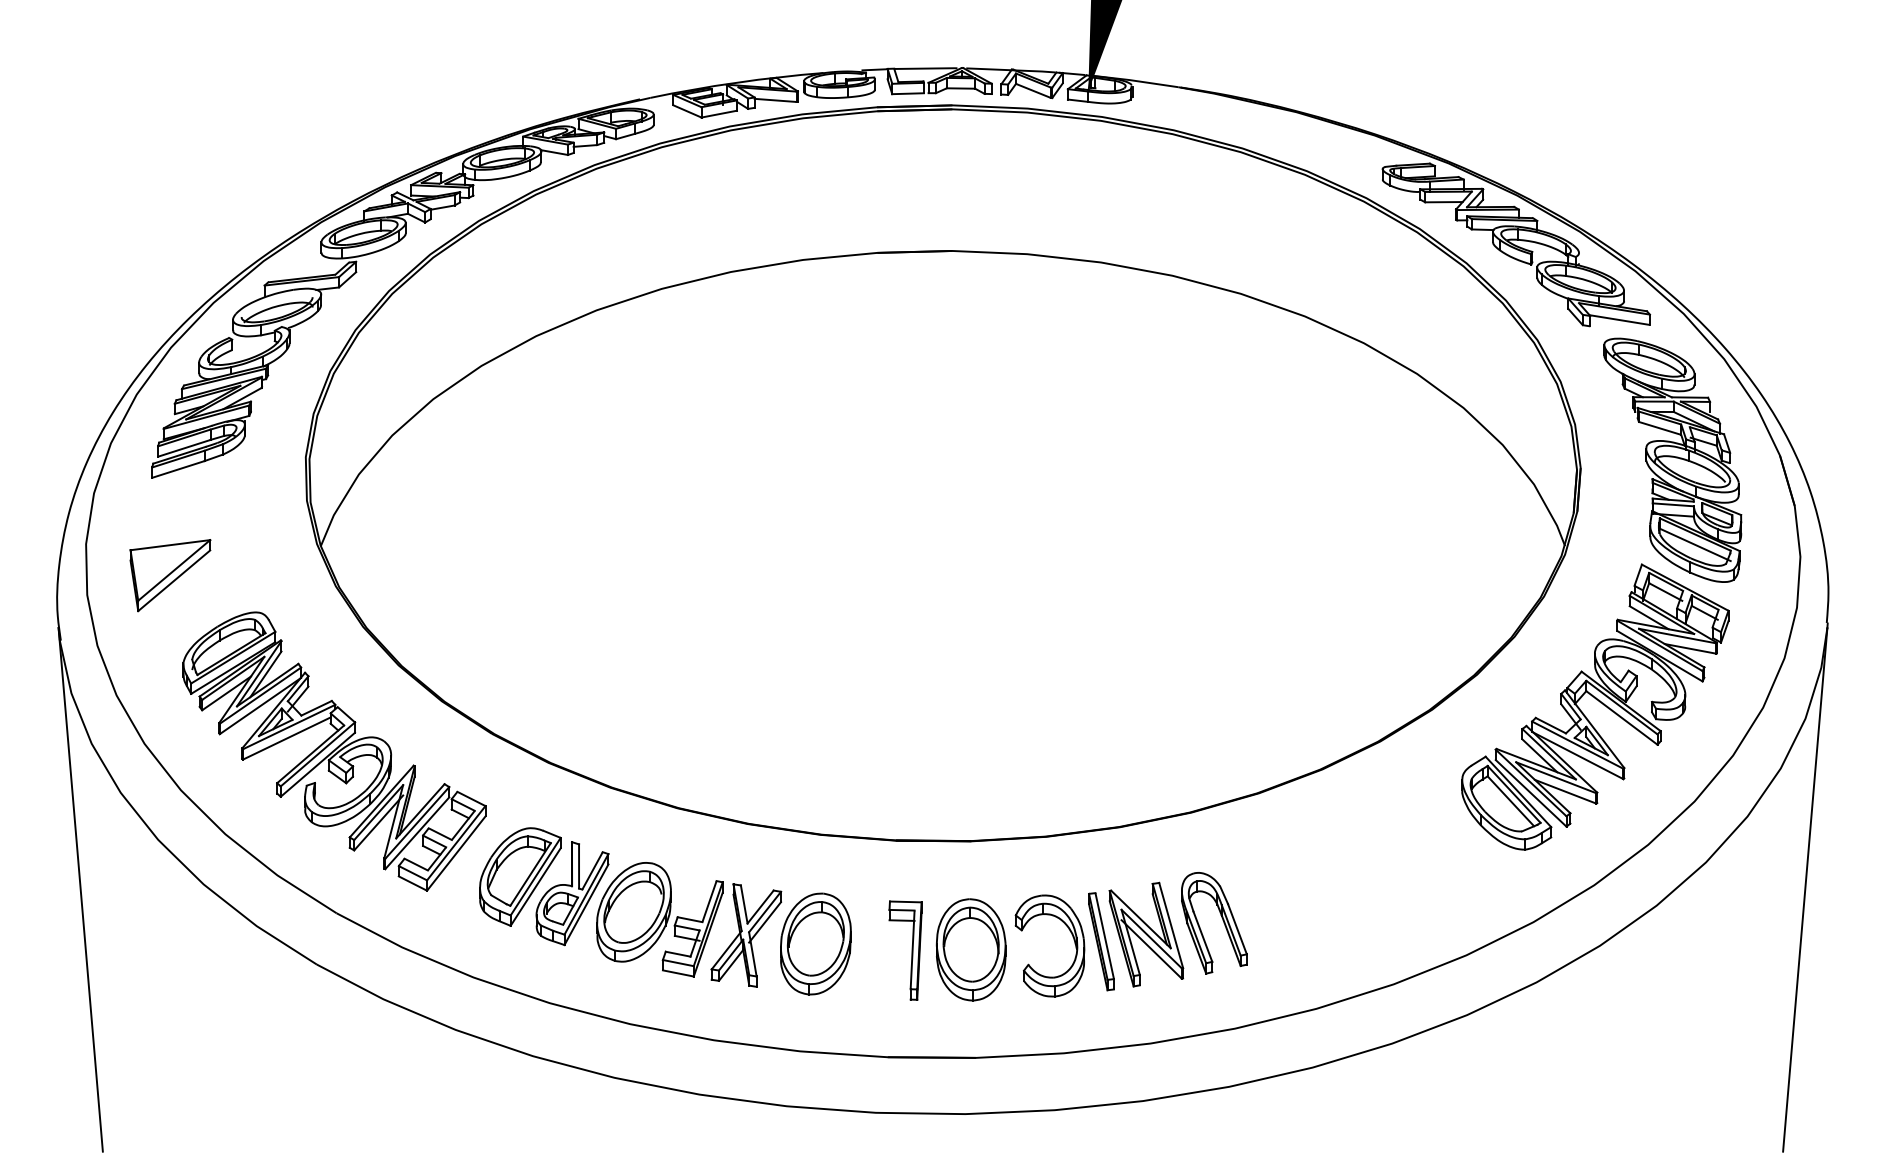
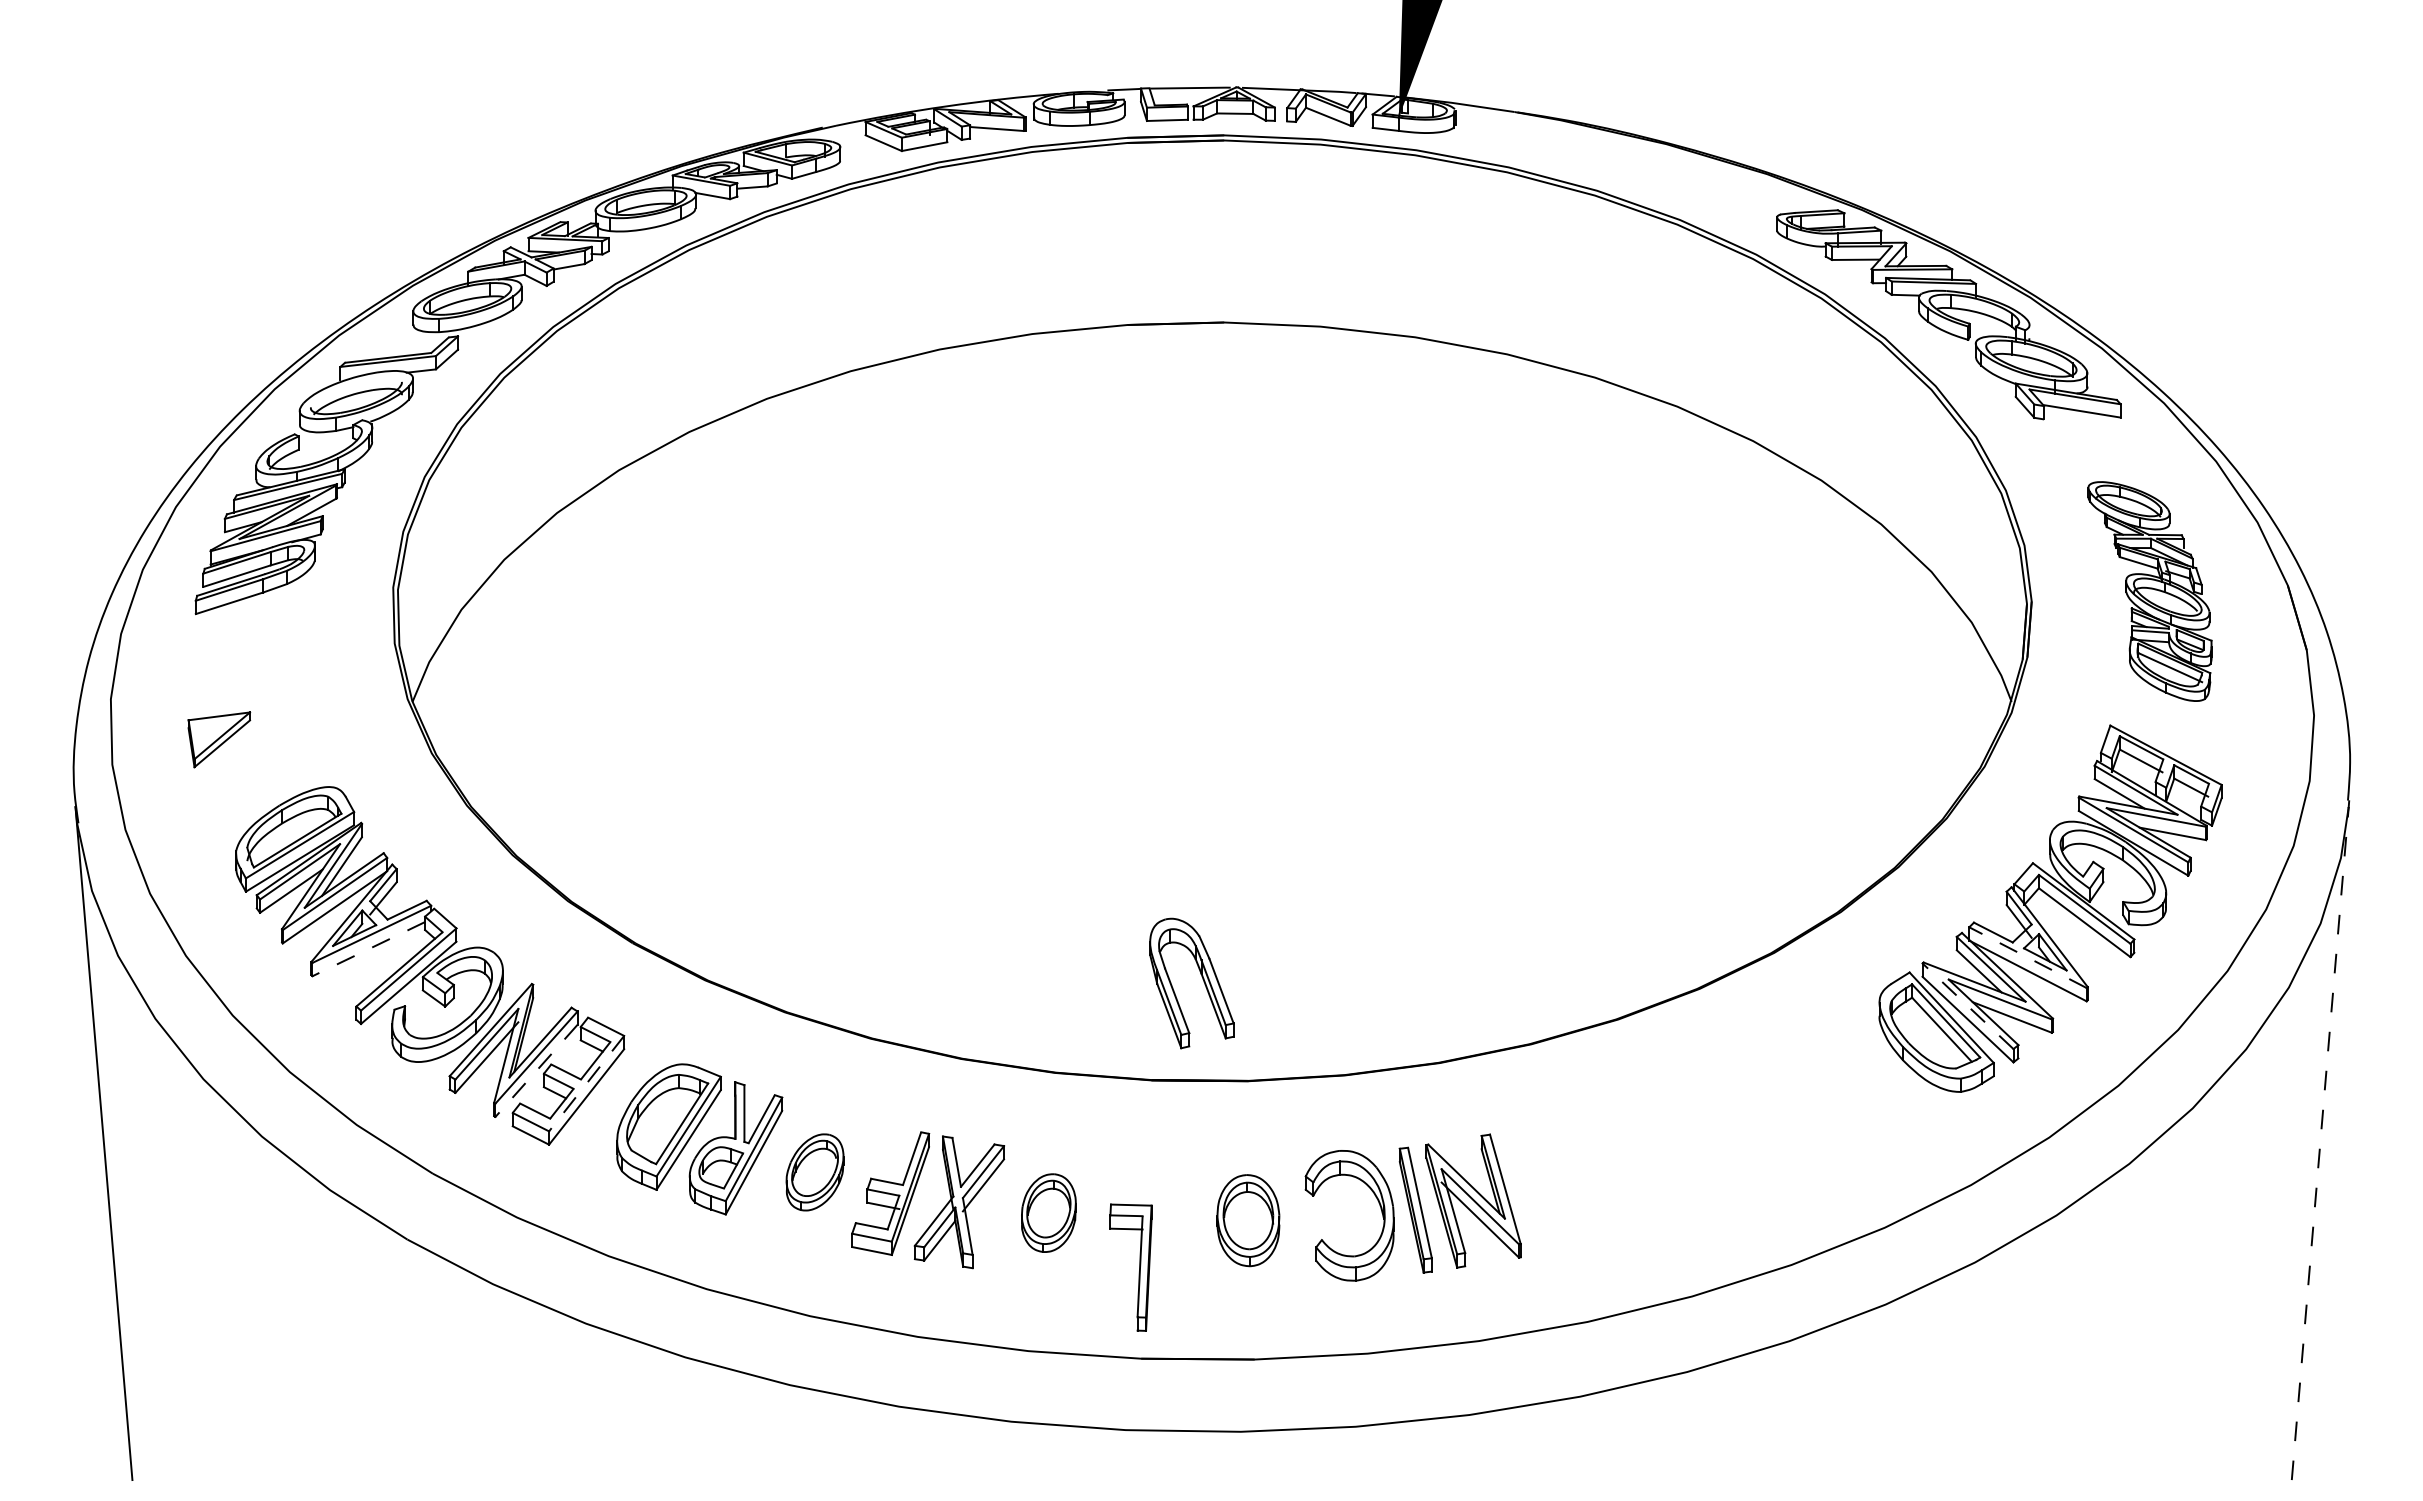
part: (1672, 460) -> (2149, 591), size x0.7
part: (170, 575) -> (219, 739), size x0.6
line: (286, 738) -> (368, 949), solid -> dashed
line: (1577, 745) -> (2027, 957), solid -> dashed
line: (1530, 782) -> (1967, 1005), solid -> dashed
line: (417, 832) -> (536, 1070), solid -> dashed
line: (456, 843) -> (586, 1083), solid -> dashed
line: (1805, 889) -> (2320, 1143), solid -> dashed
part: (633, 912) -> (814, 1172), size x0.6
part: (1222, 920) -> (1202, 979), moved
part: (815, 943) -> (1048, 1212), size x0.6
part: (971, 949) -> (1248, 1220), size x0.7
part: (912, 950) -> (1139, 1267), moved

